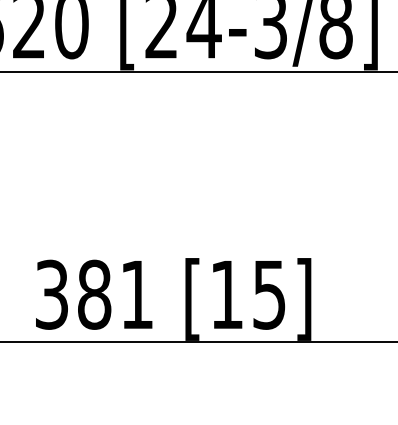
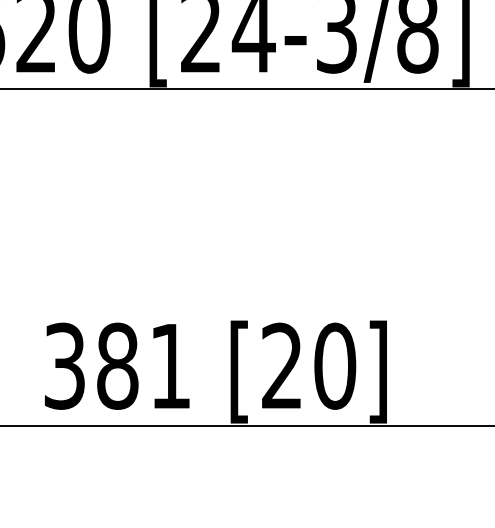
text: (248, 294) -> (309, 365), [15] -> [20]

